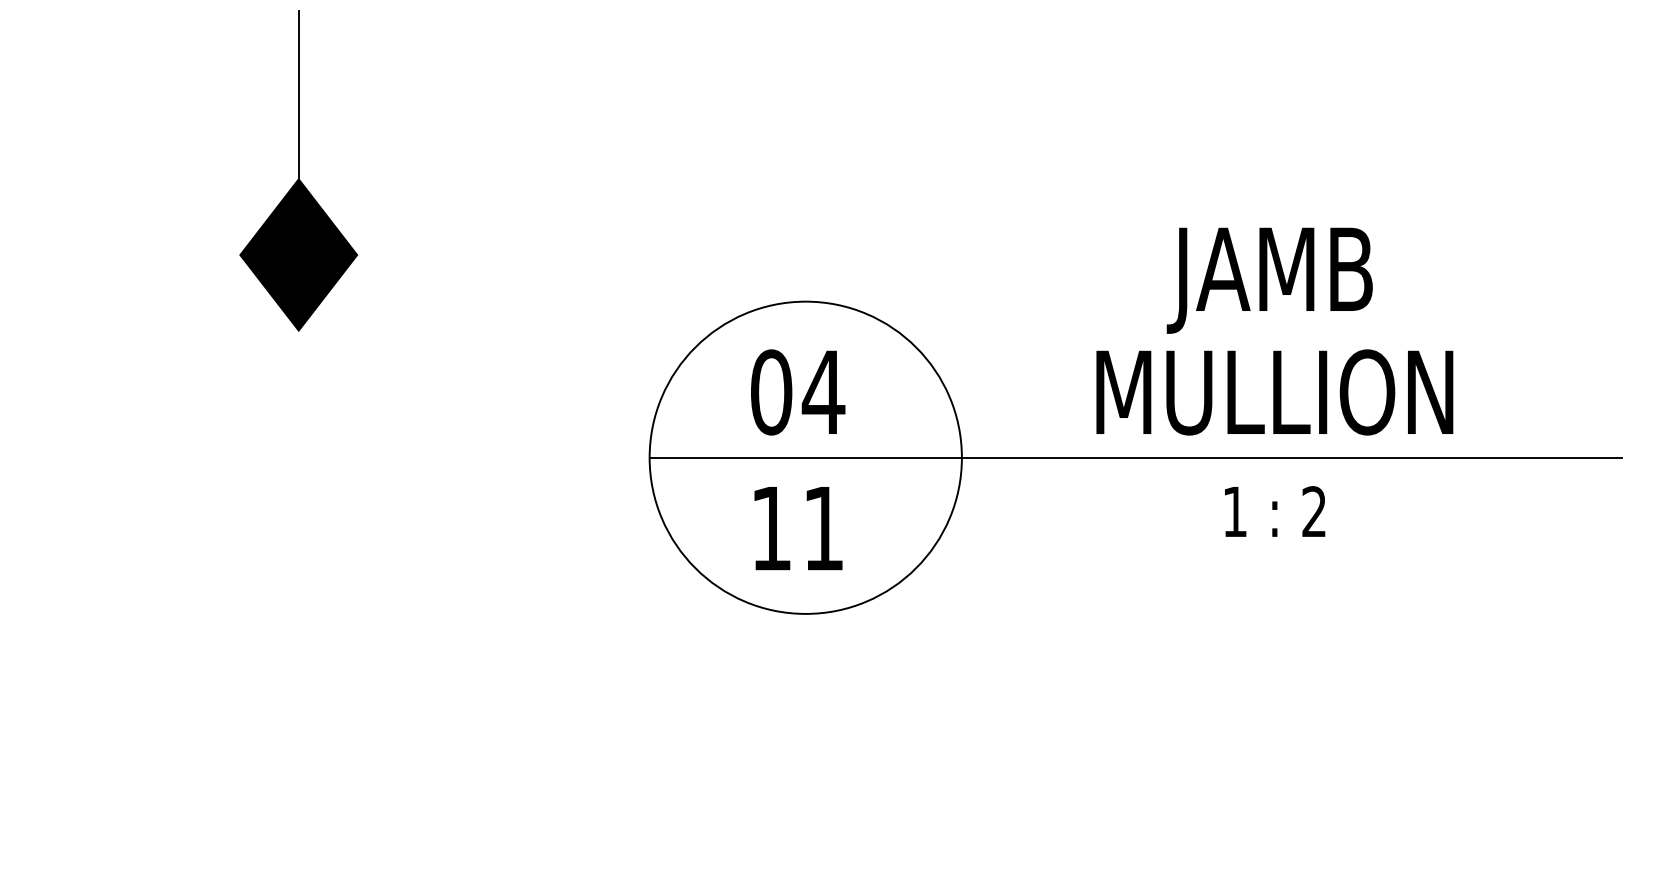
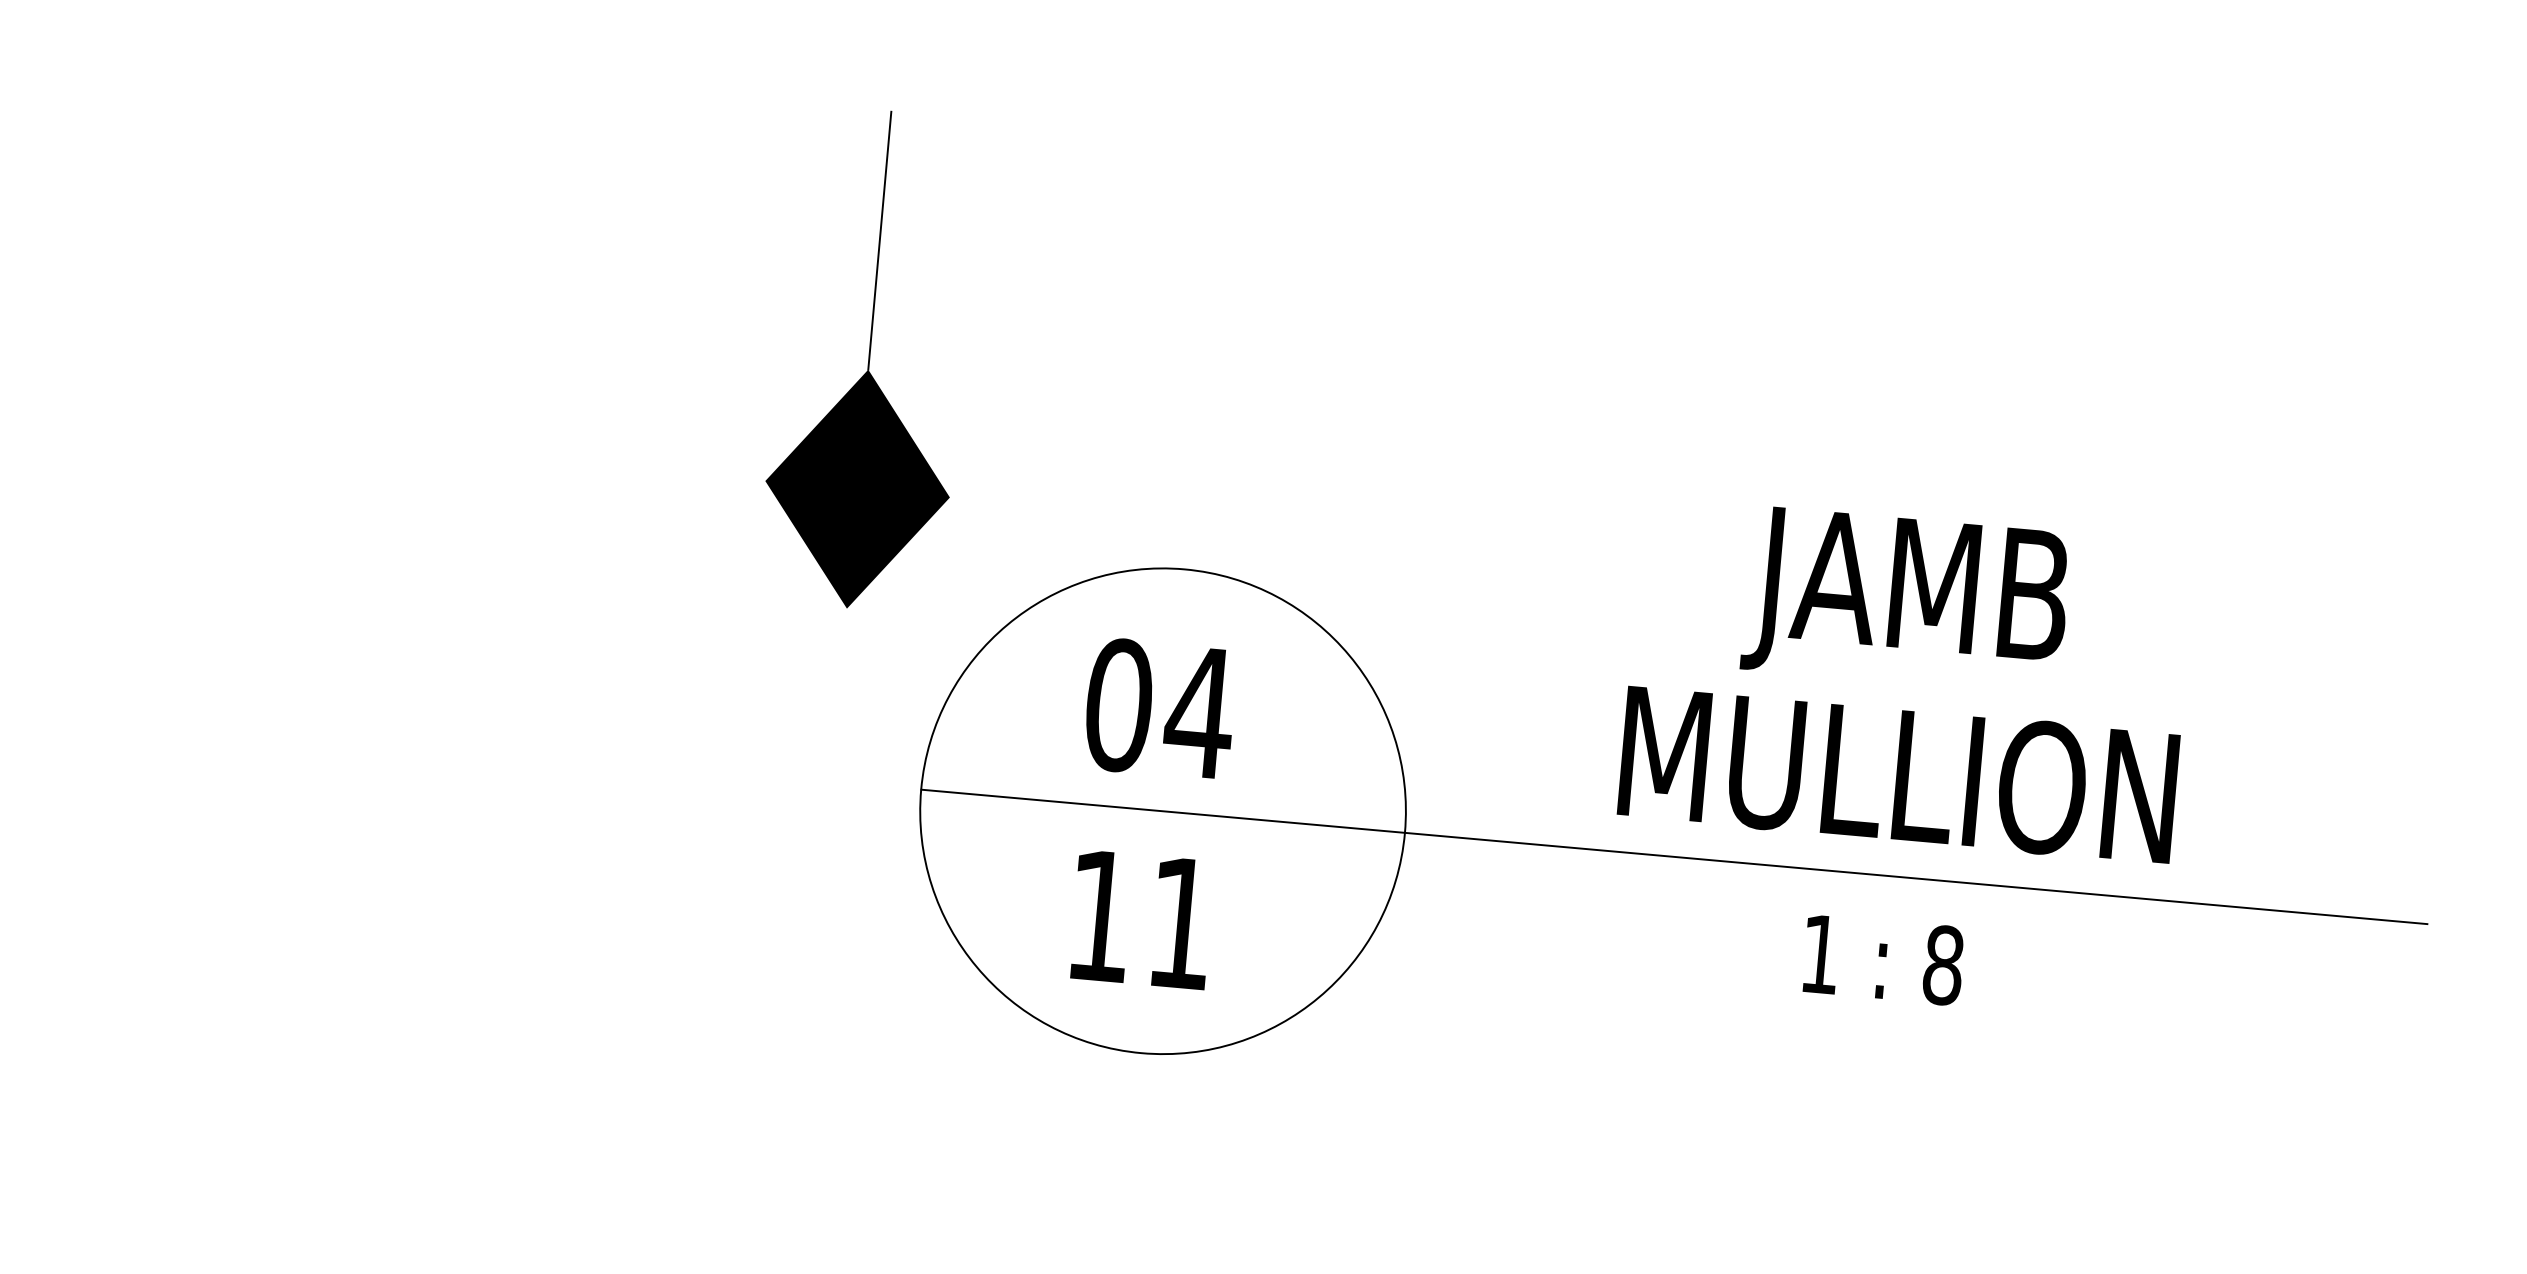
part: (298, 170) -> (868, 358), moved
text: (1314, 511) -> (1943, 964), 2 -> 8

